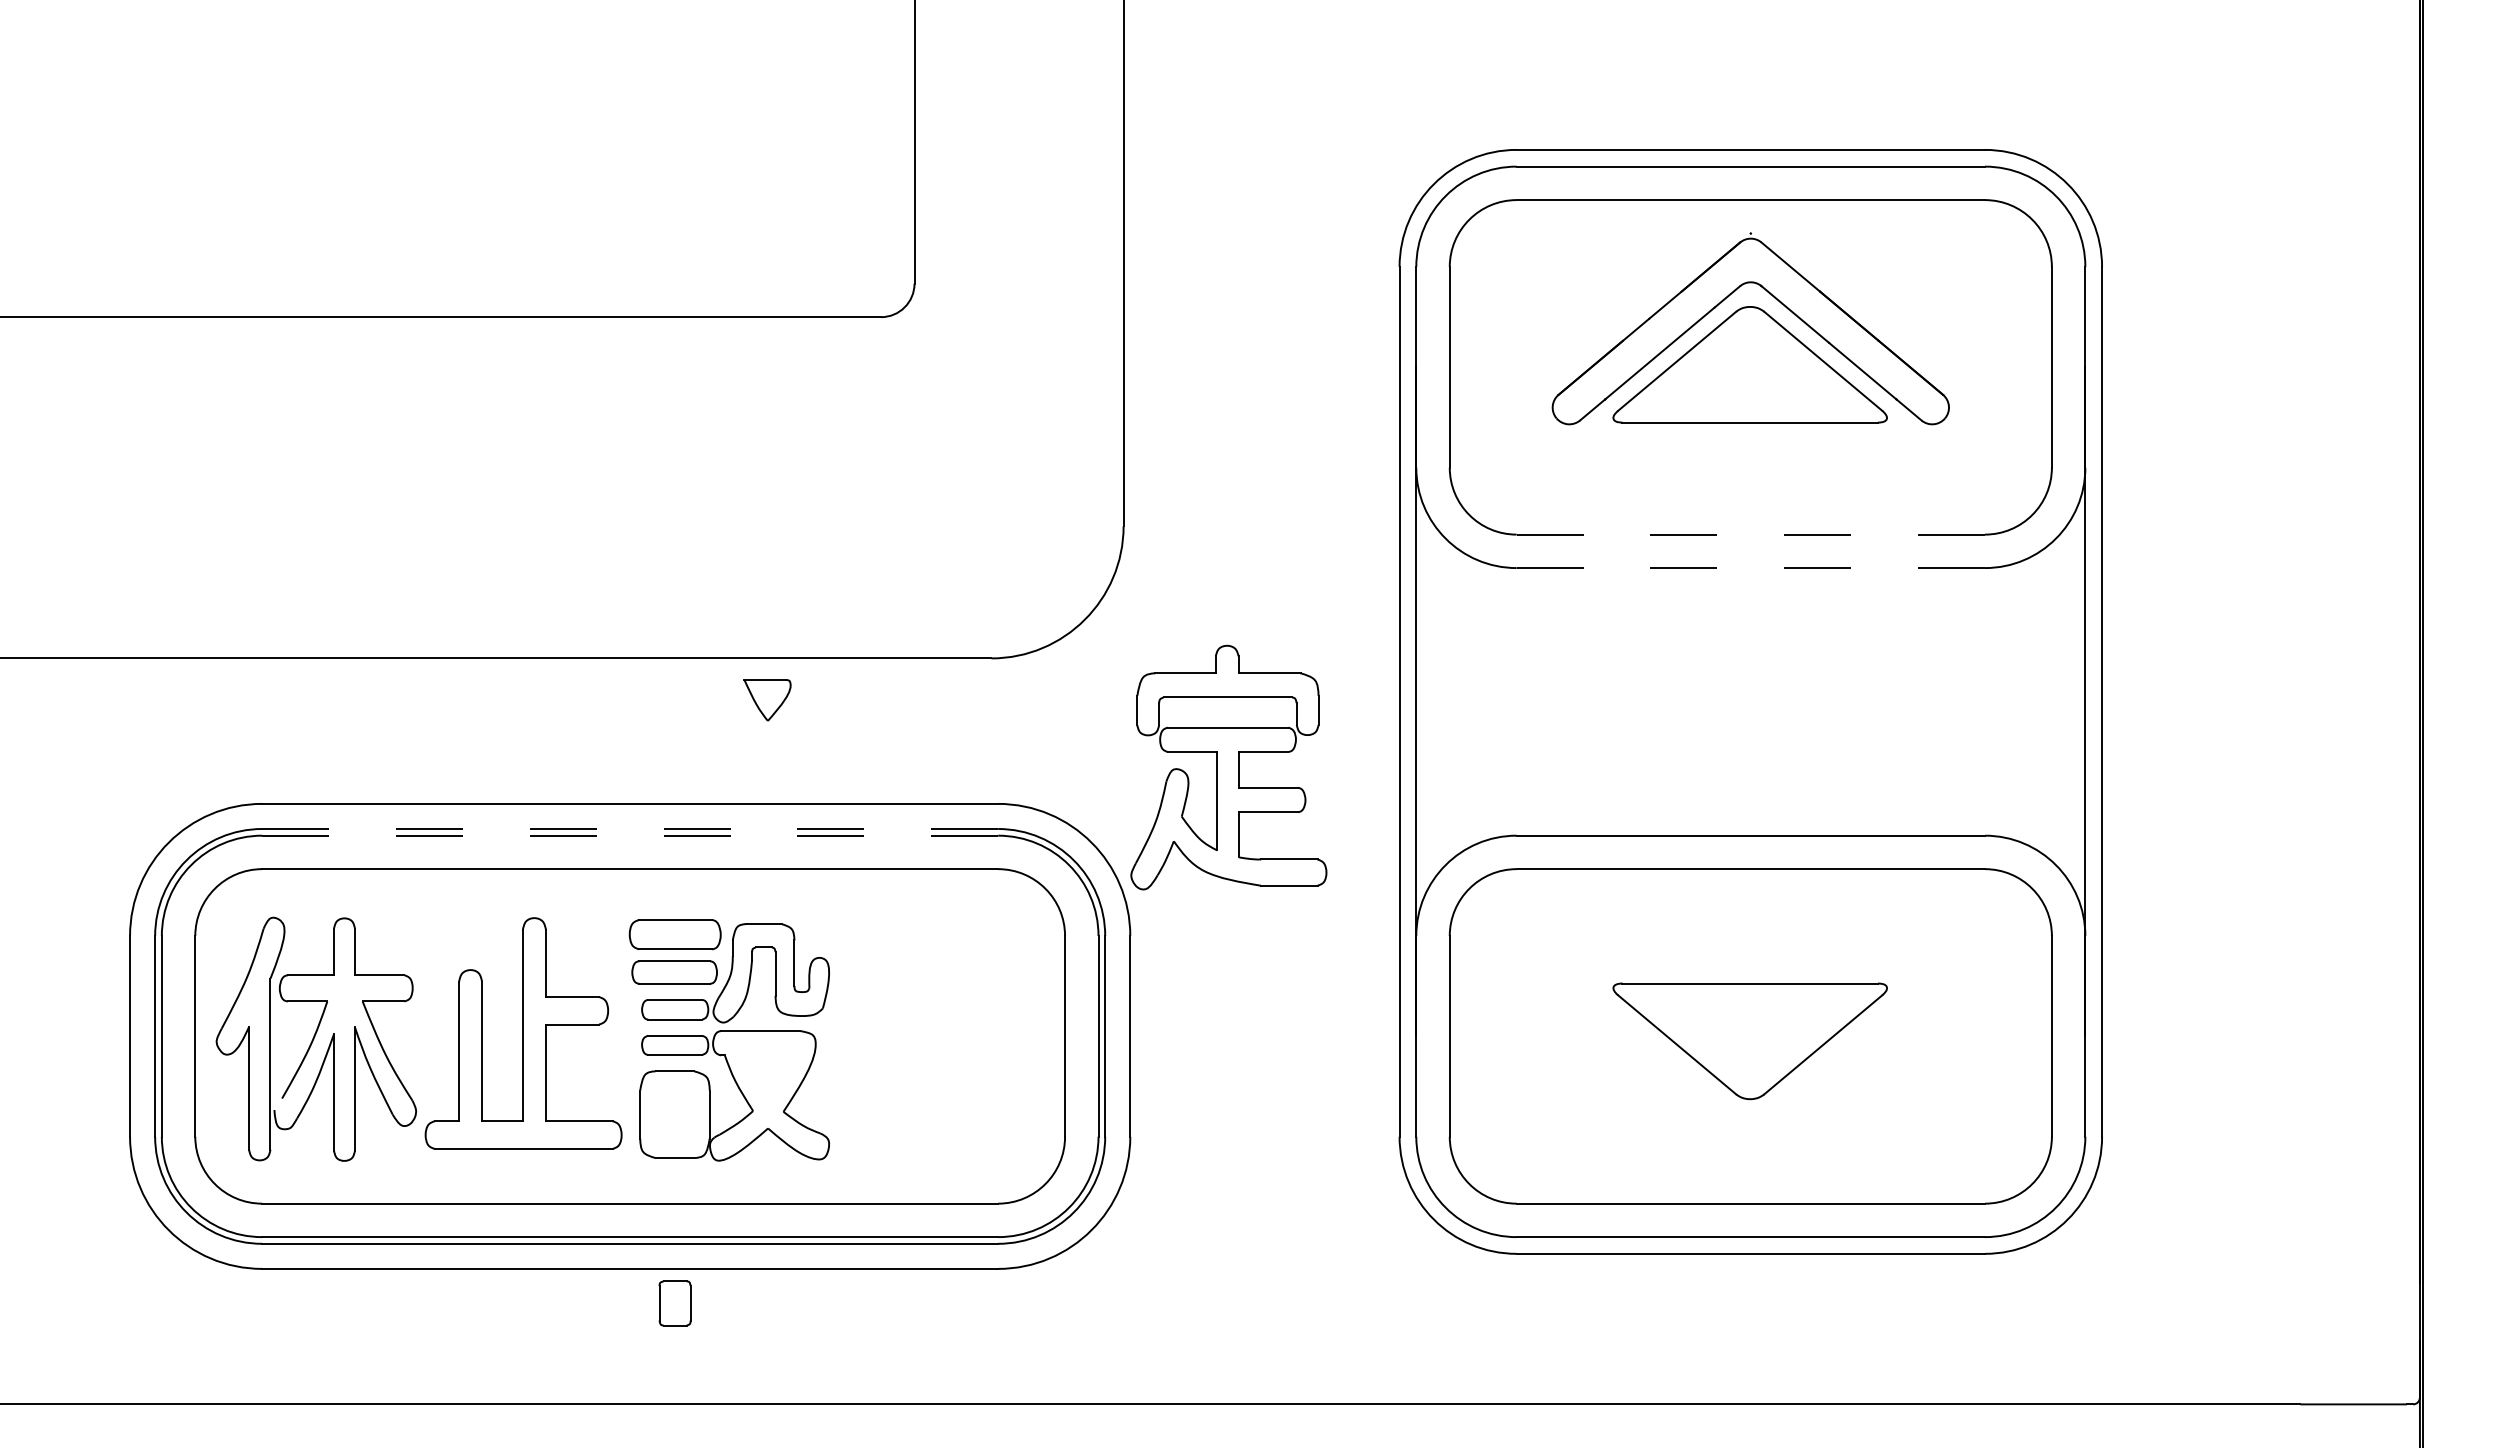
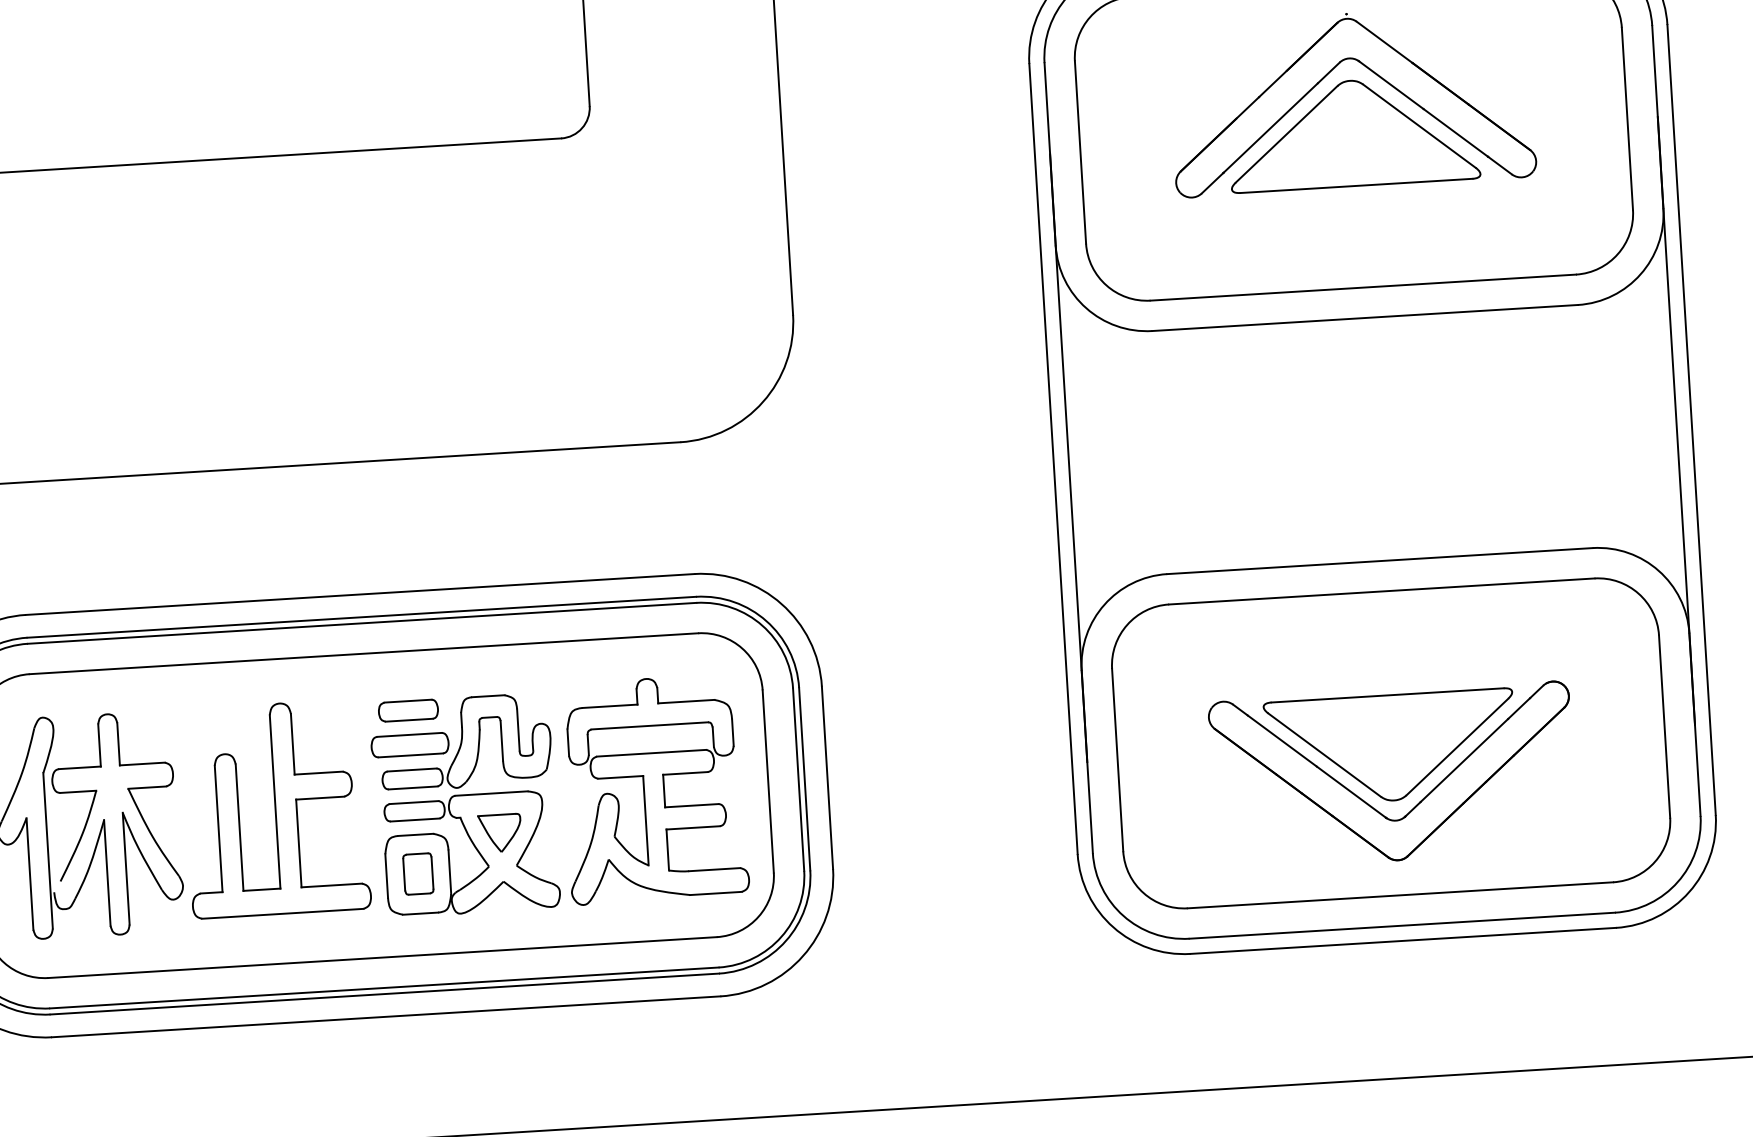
line: (1751, 534) -> (1363, 287), dashed -> solid
line: (1751, 568) -> (1365, 318), dashed -> solid
part: (767, 700) -> (500, 833), moved
part: (1228, 767) -> (654, 789), moved
line: (630, 829) -> (362, 617), dashed -> solid
line: (630, 835) -> (362, 623), dashed -> solid
part: (674, 934) -> (407, 710), size x0.71
part: (1726, 1104) -> (1372, 806), added
part: (674, 1303) -> (417, 874), moved

